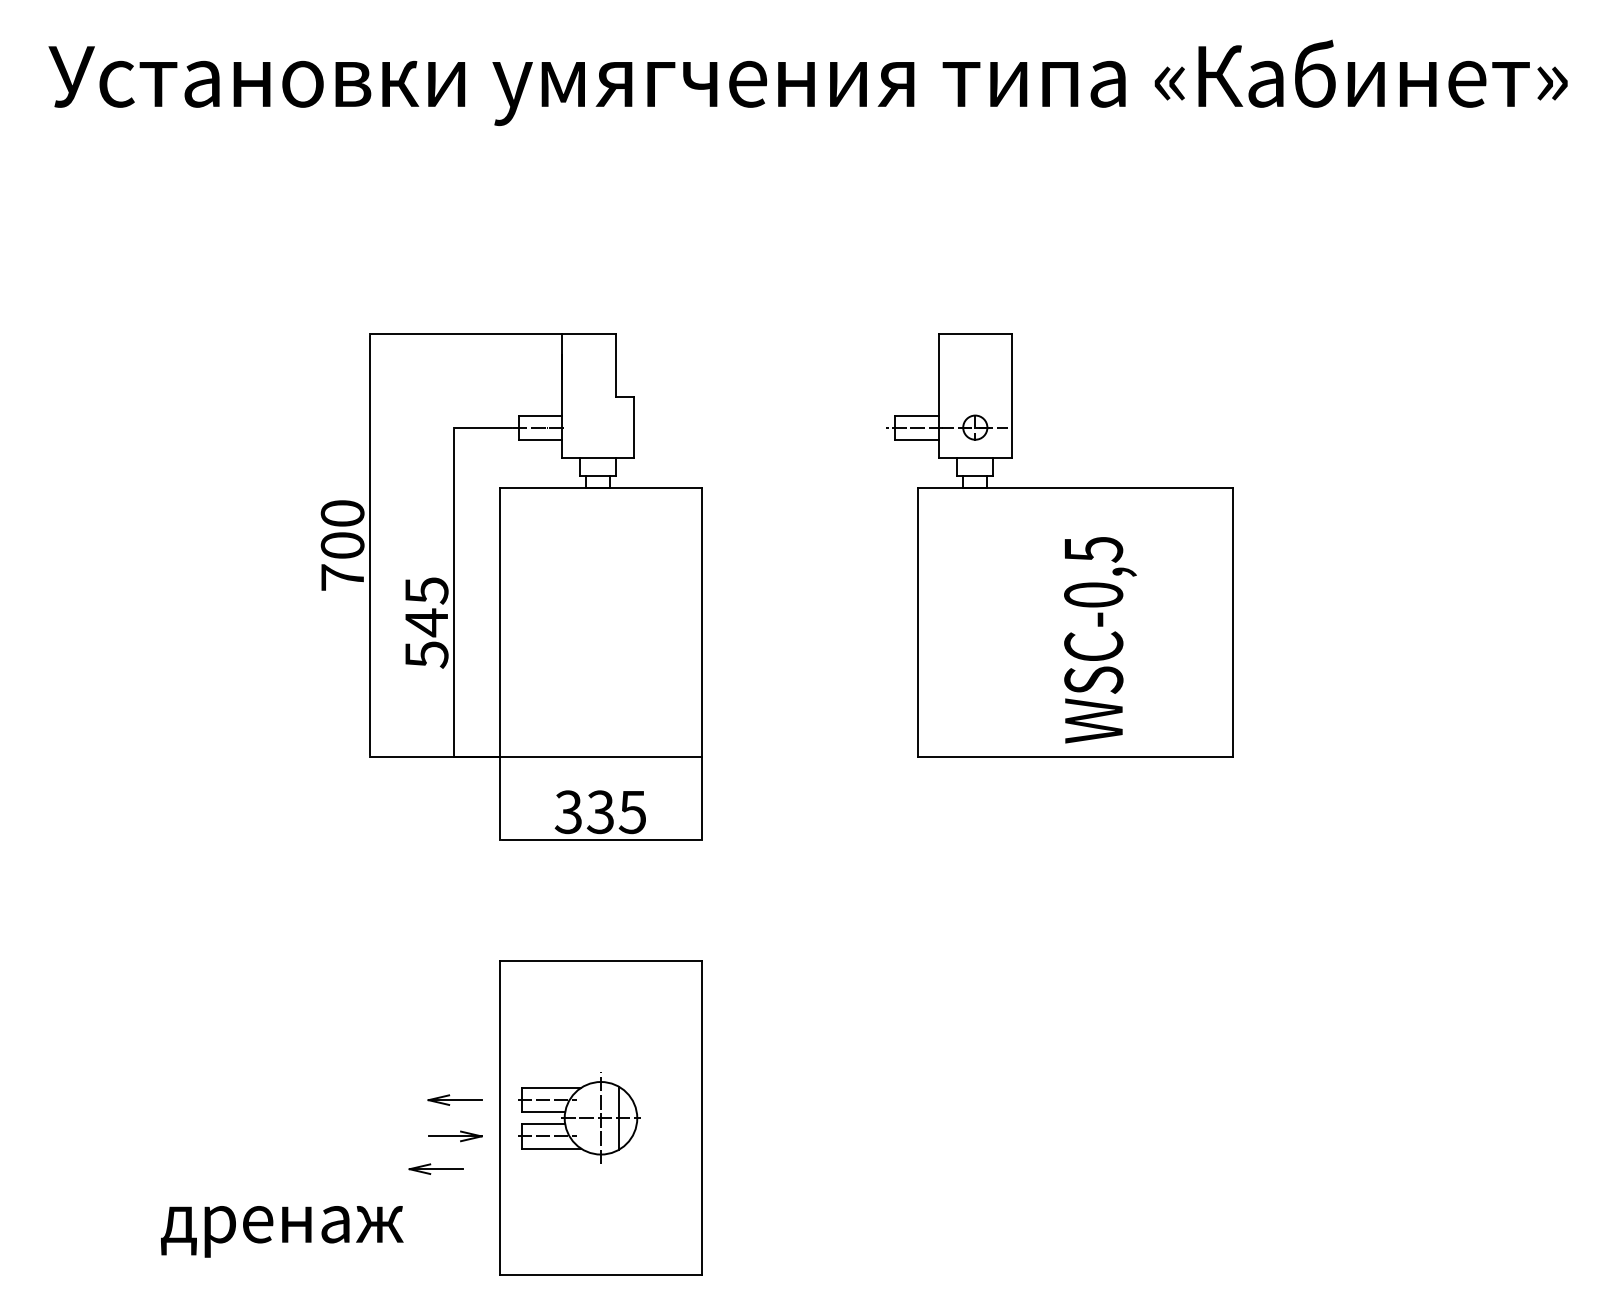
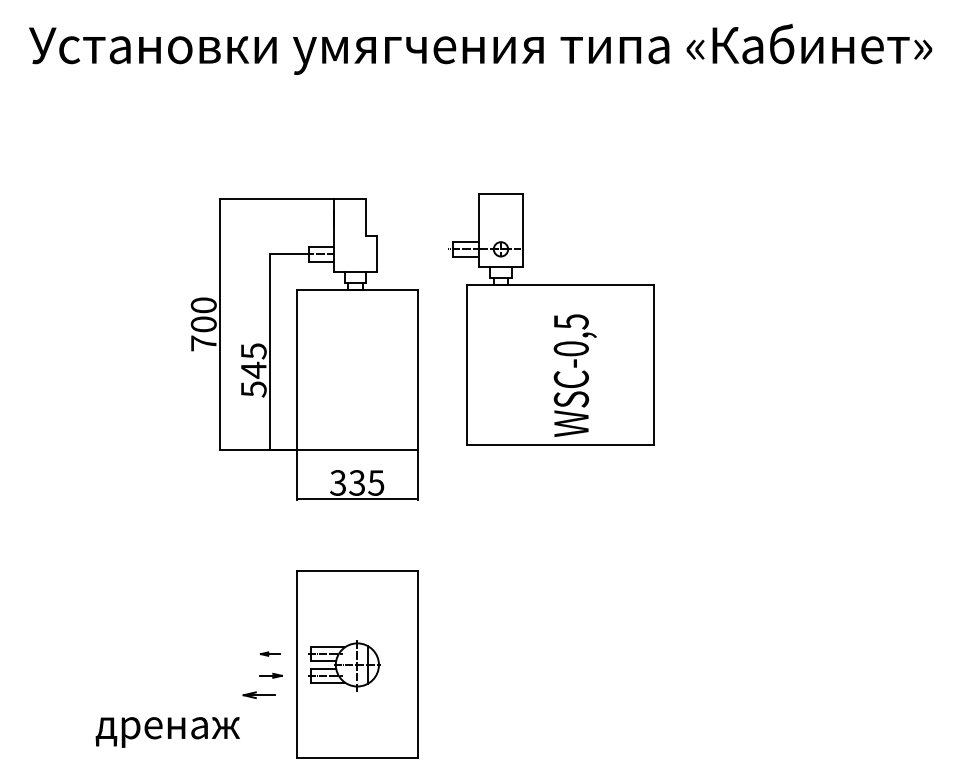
part: (1060, 545) -> (551, 319), moved
part: (453, 1098) -> (269, 653), size x0.6
part: (454, 1136) -> (270, 675), size x0.7

